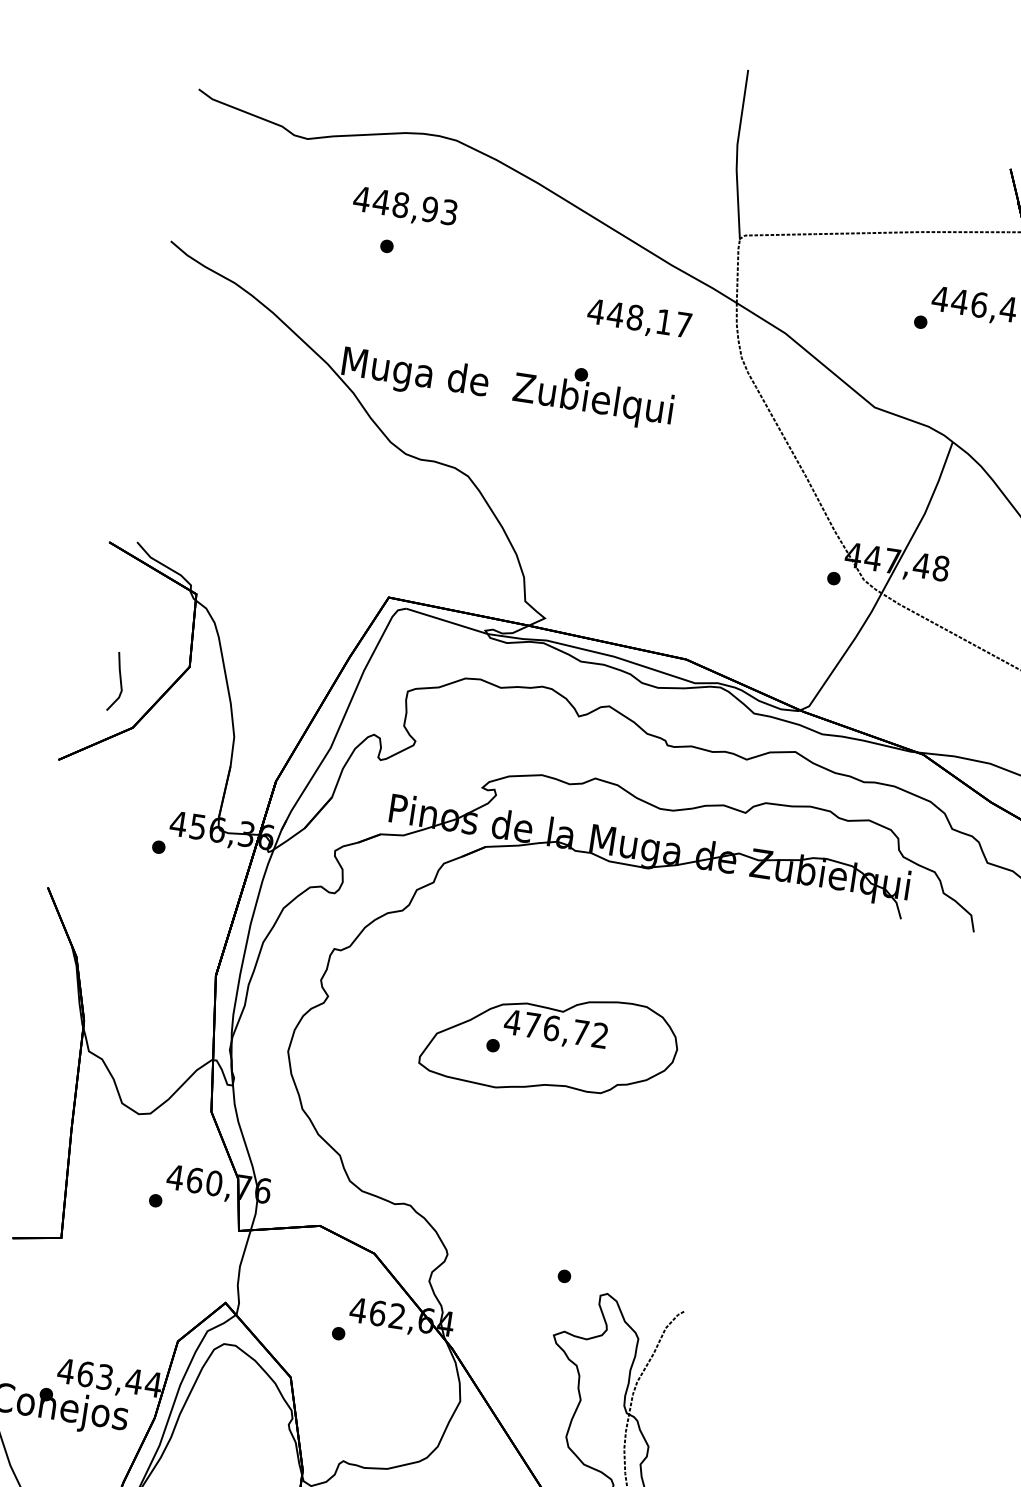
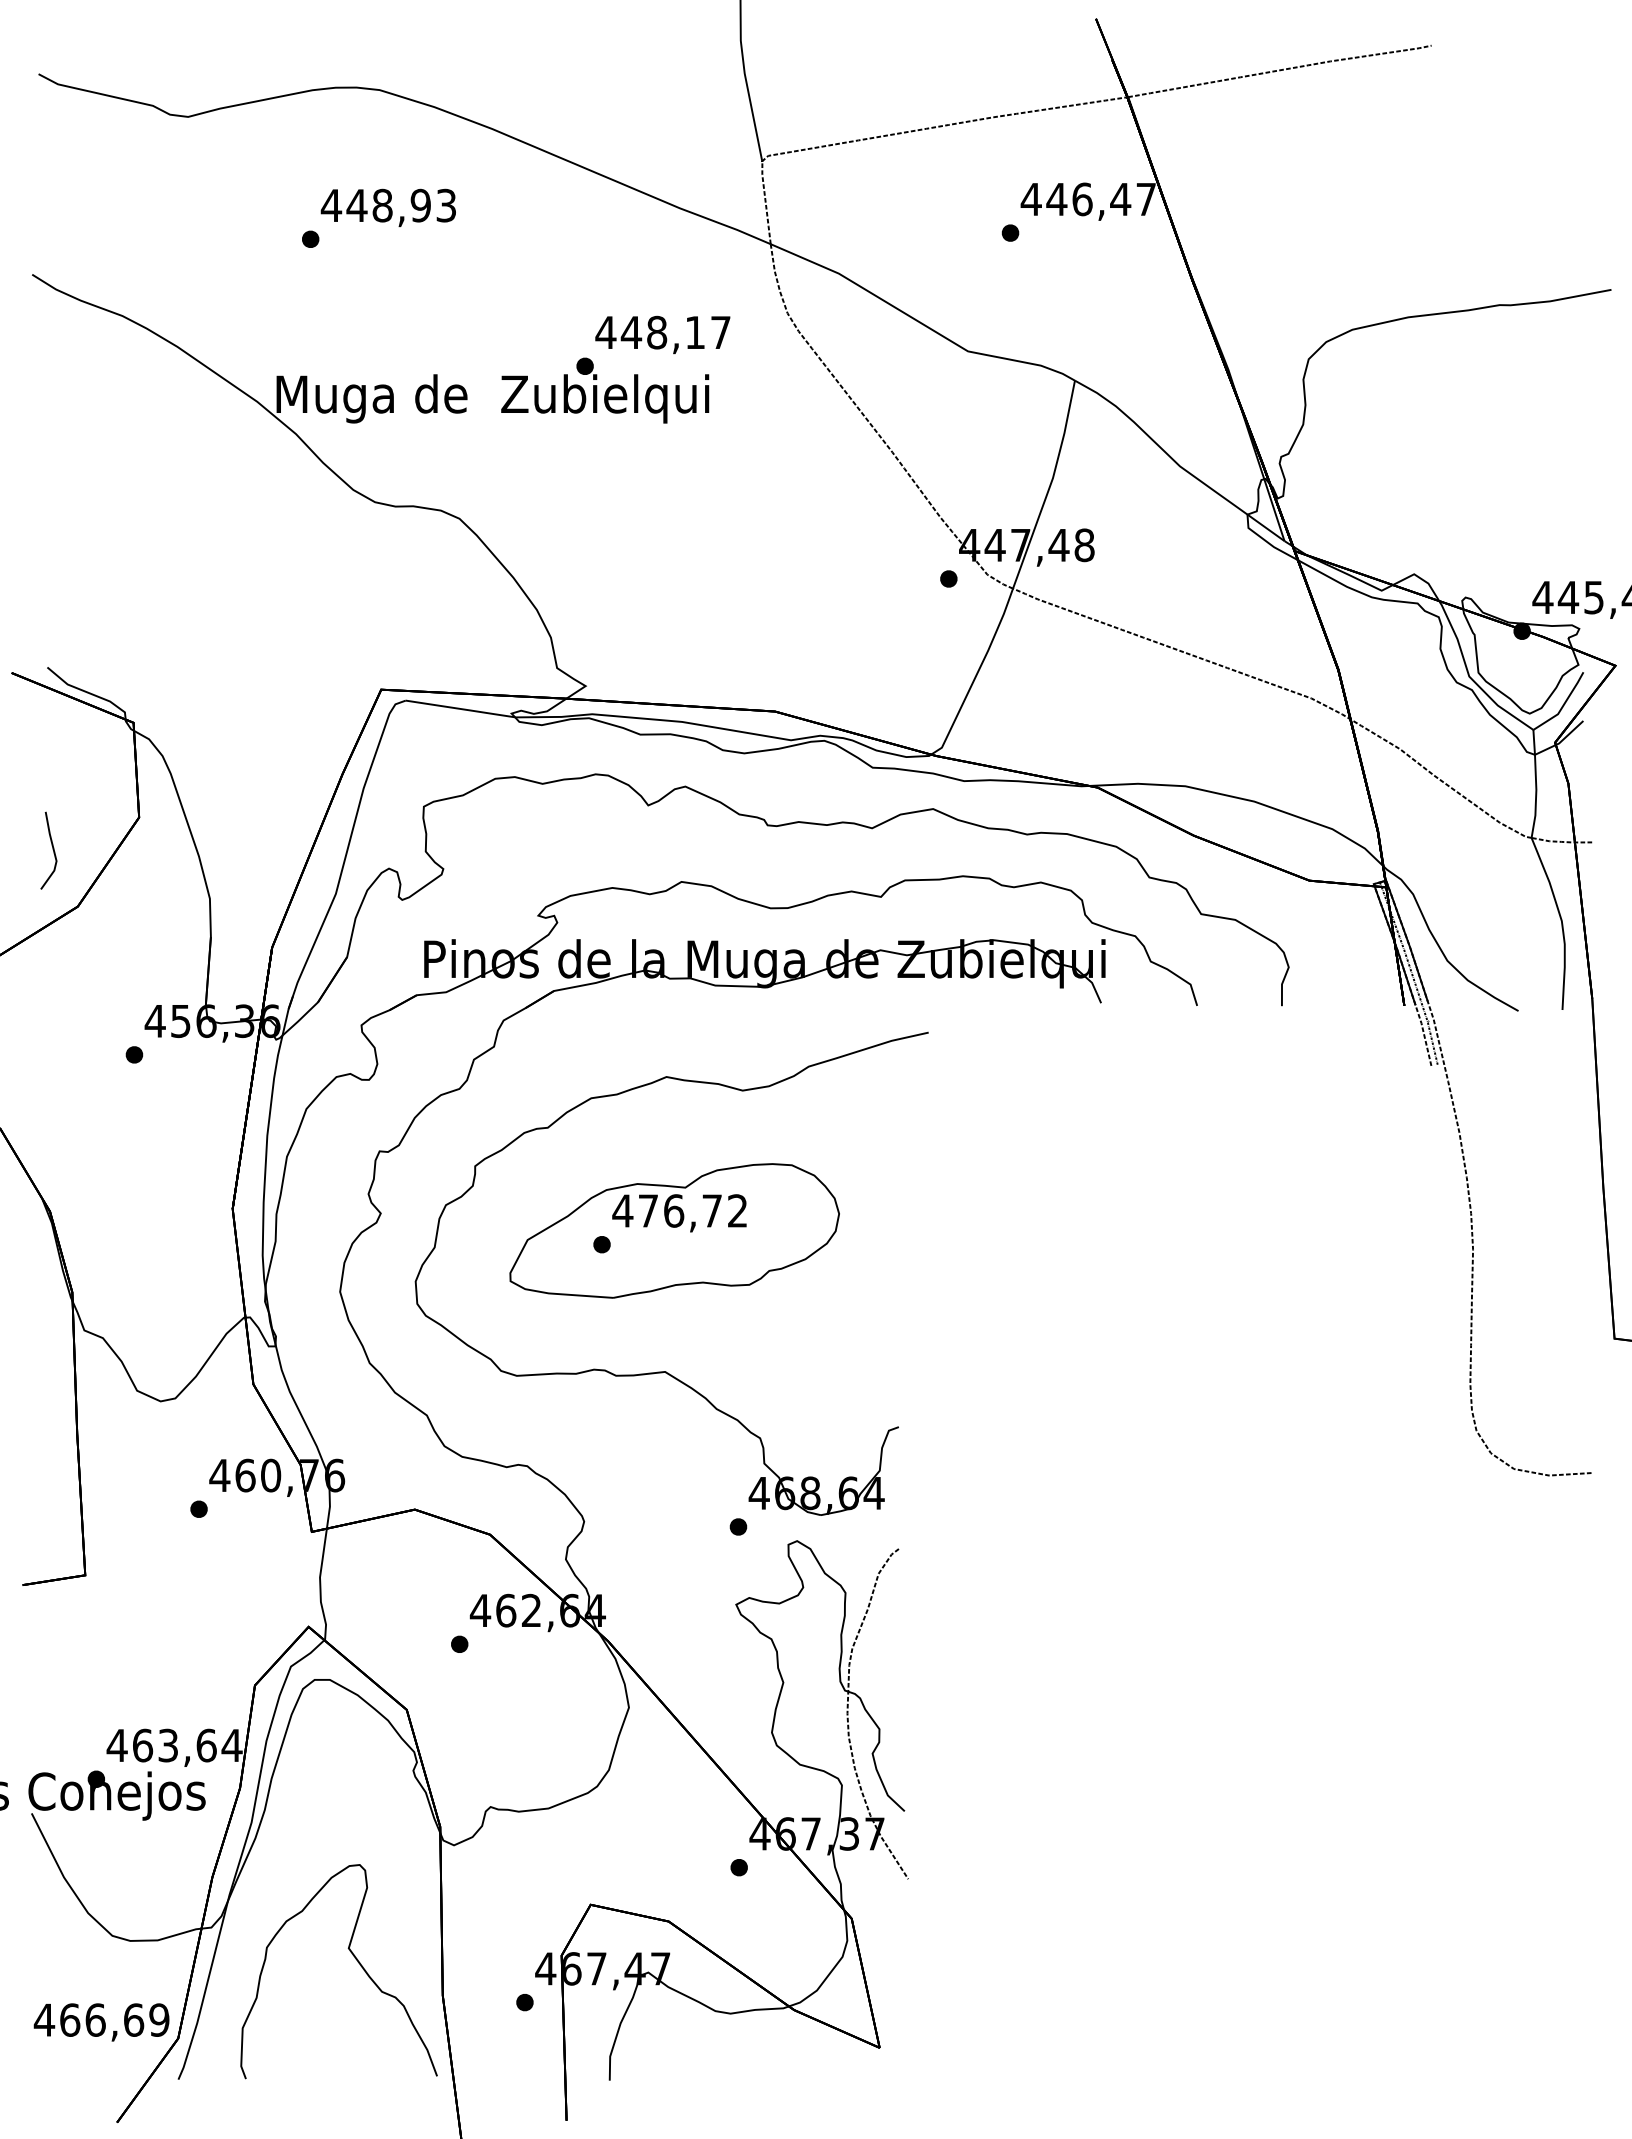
text: (404, 207) -> (387, 207), moved
text: (639, 319) -> (662, 334), moved
part: (527, 1149) -> (666, 1371), added
text: (134, 1381) -> (206, 1745), 463,44 -> 463,64

